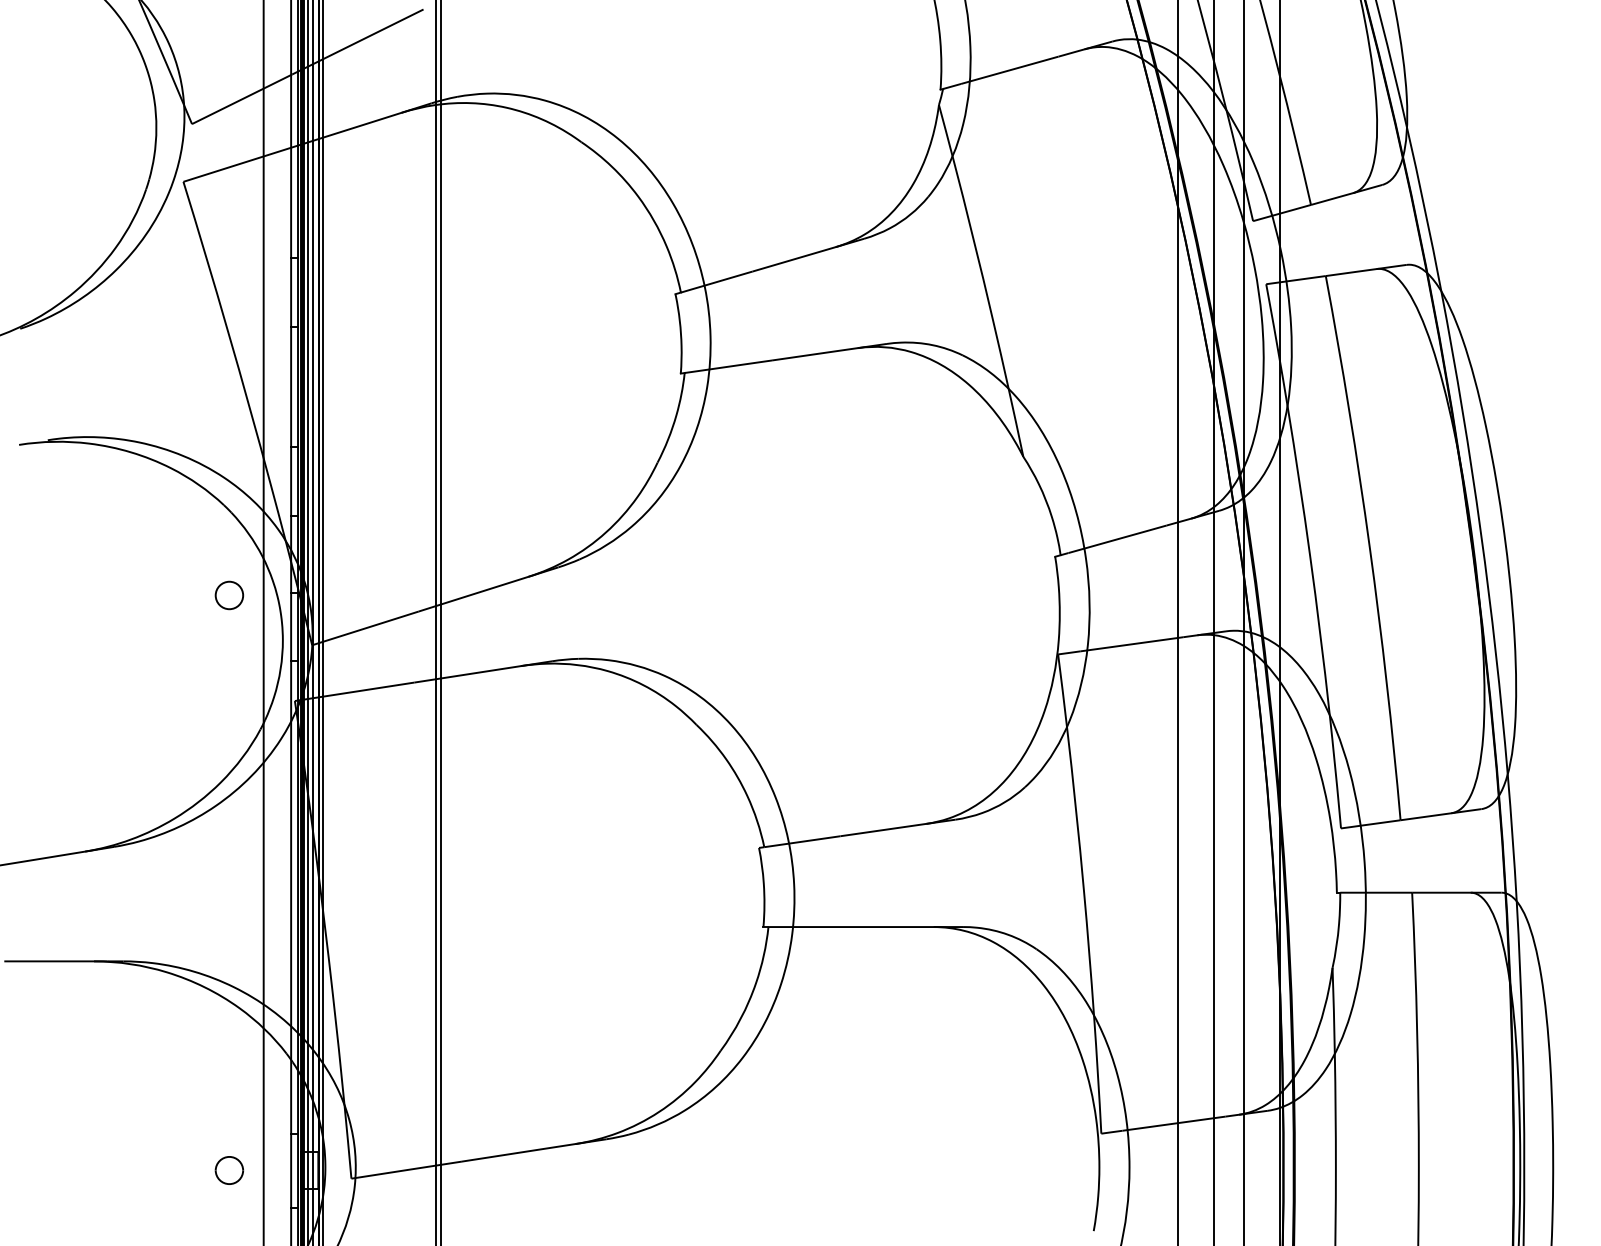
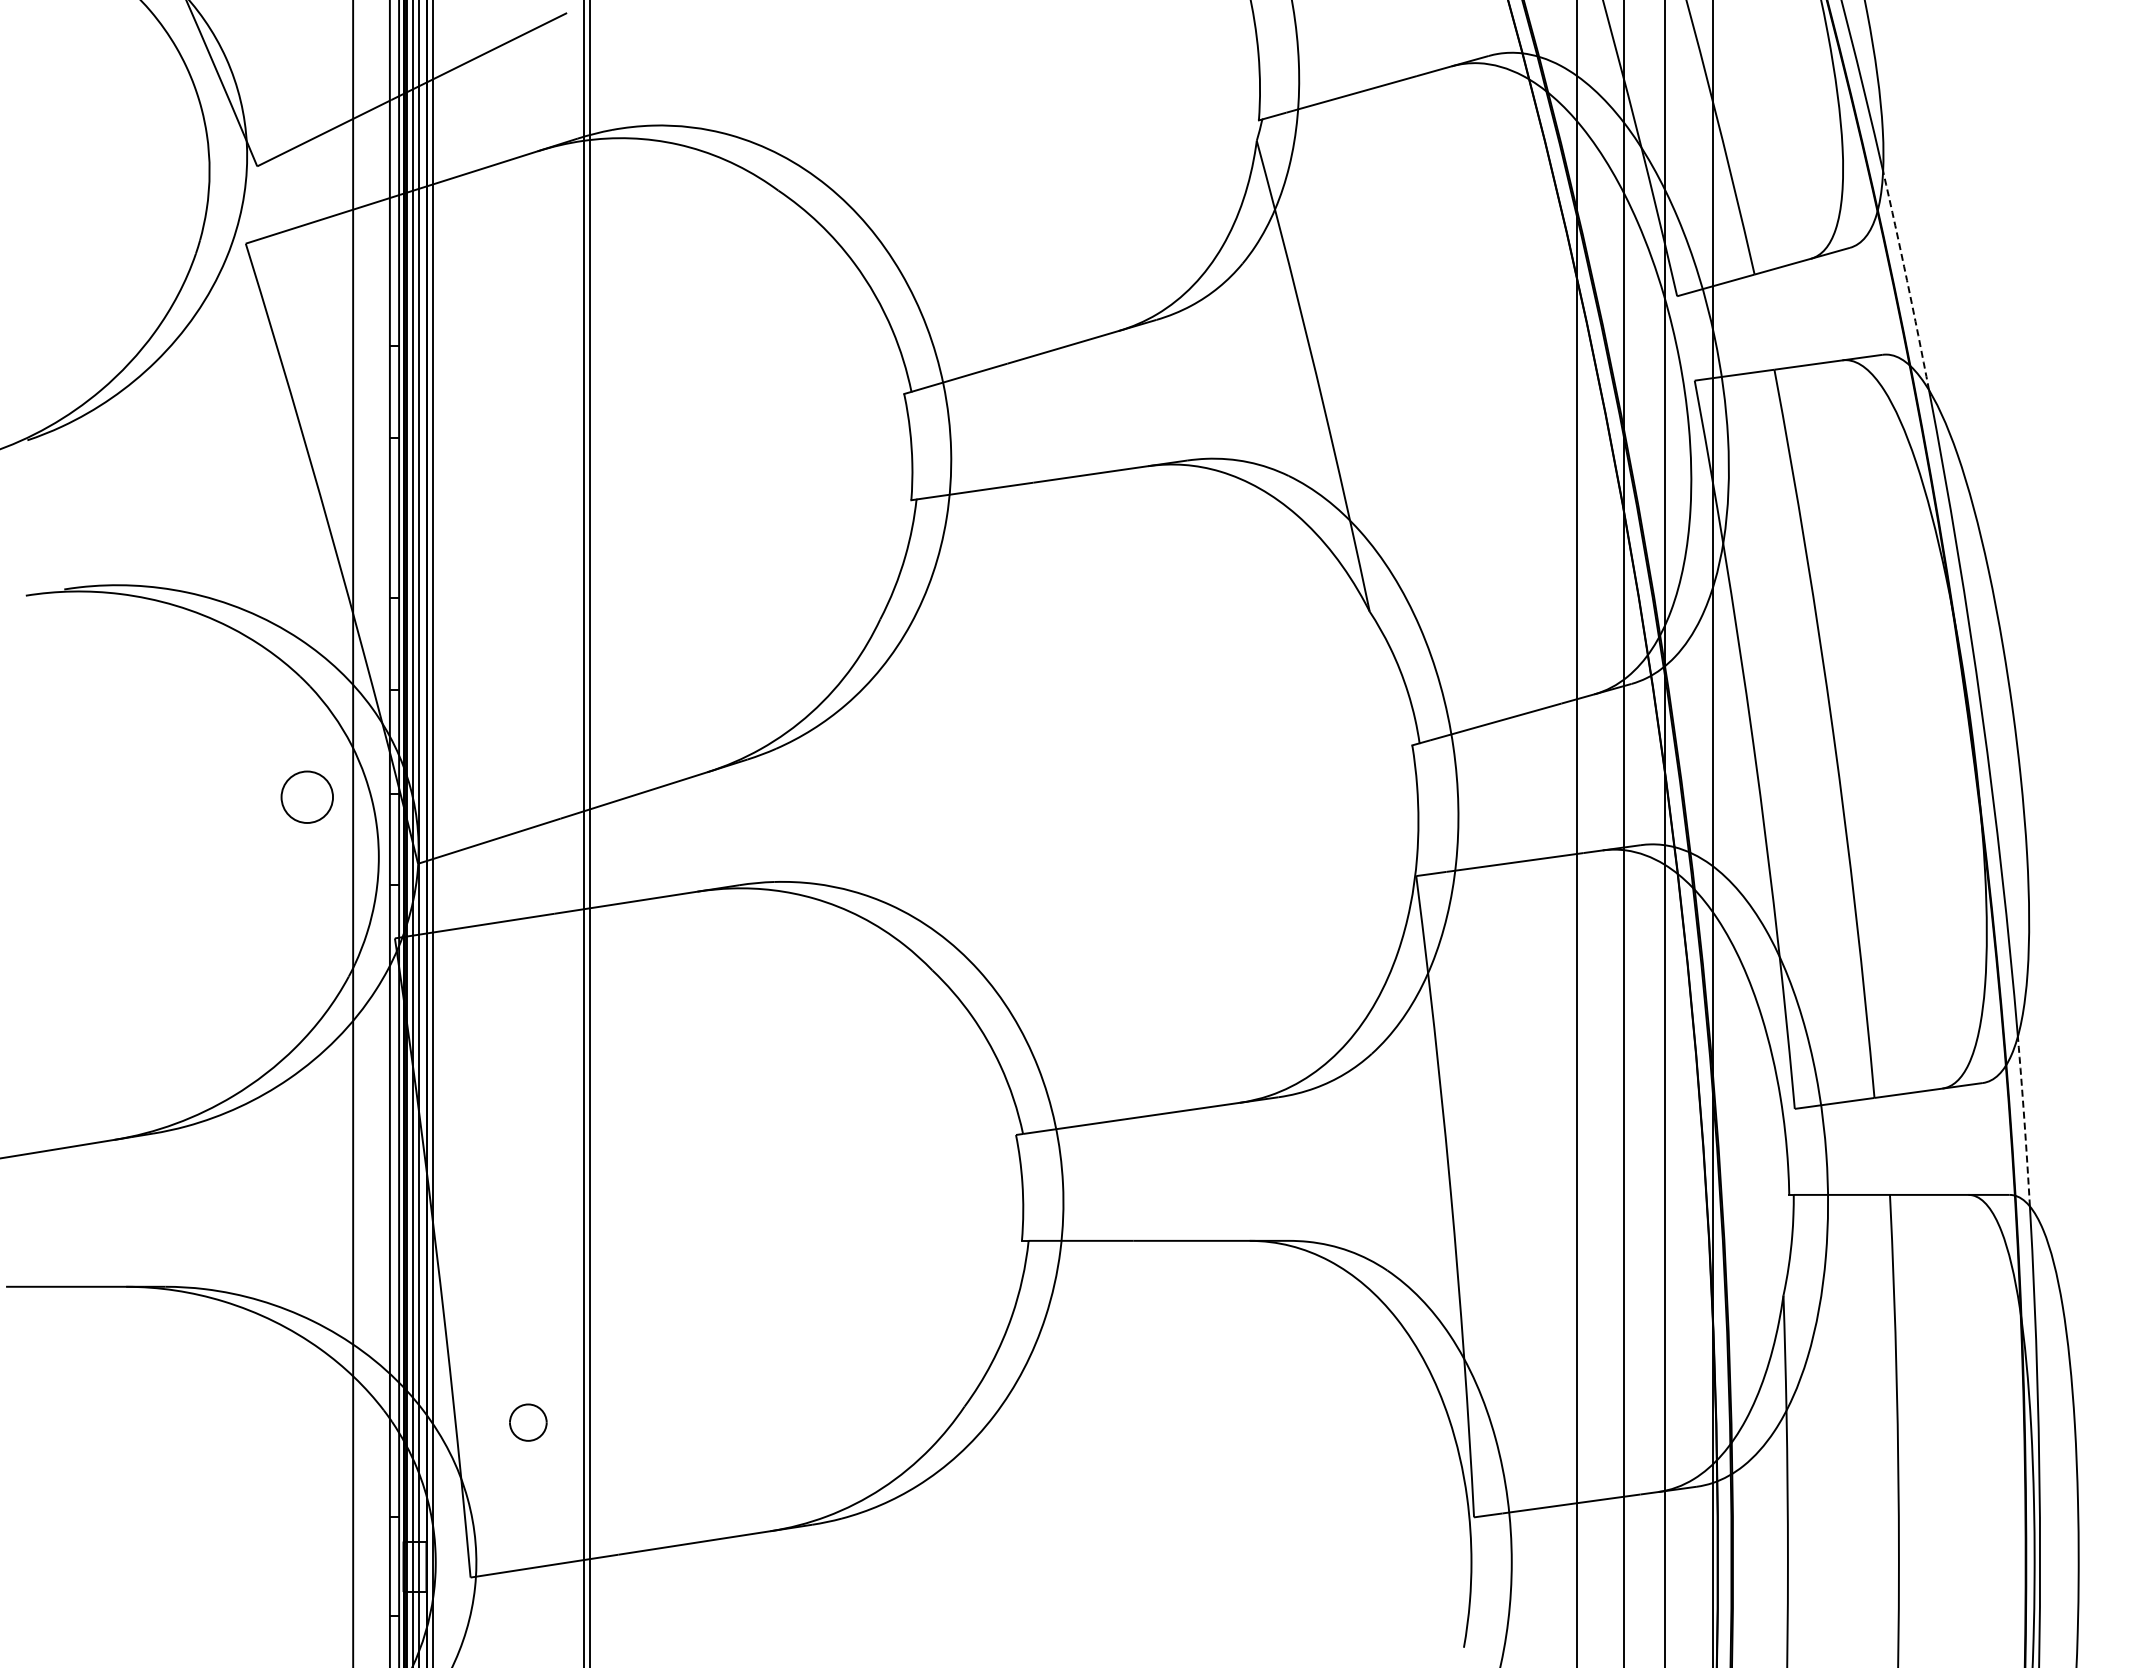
arc: (1425, 209) -> (1907, 280), solid -> dashed
circle: (229, 594) -> (307, 796), size x1.4
arc: (1512, 837) -> (2024, 1121), solid -> dashed
part: (229, 1170) -> (528, 1422), moved

